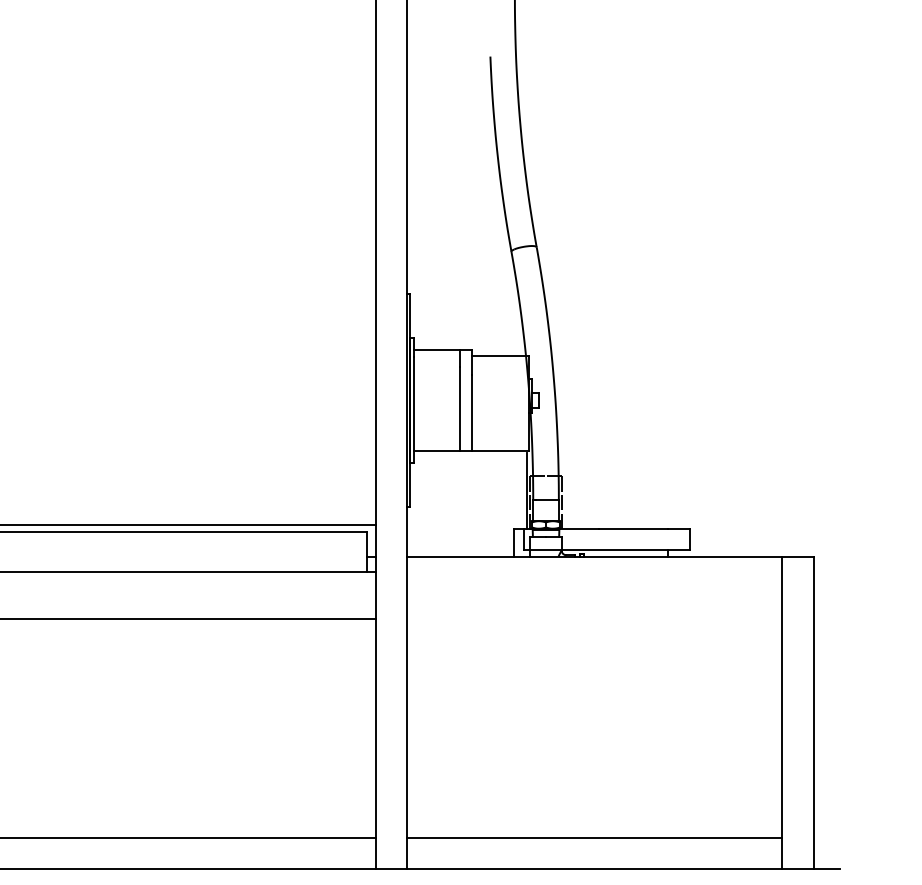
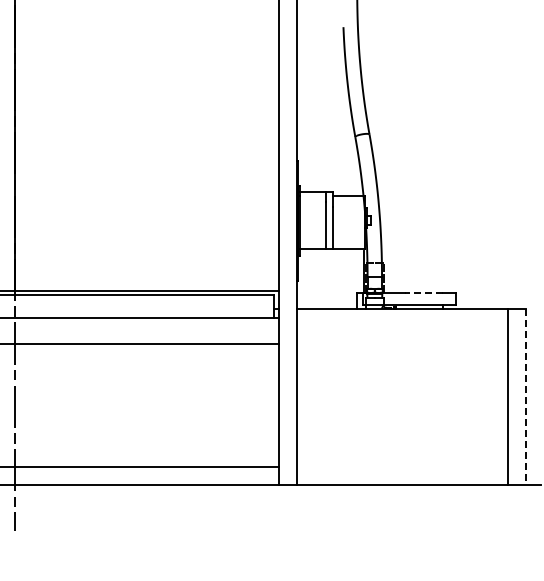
line: (632, 529) -> (423, 293), solid -> dashed
line: (813, 714) -> (525, 397), solid -> dashed
line: (593, 838) -> (401, 467), removed

